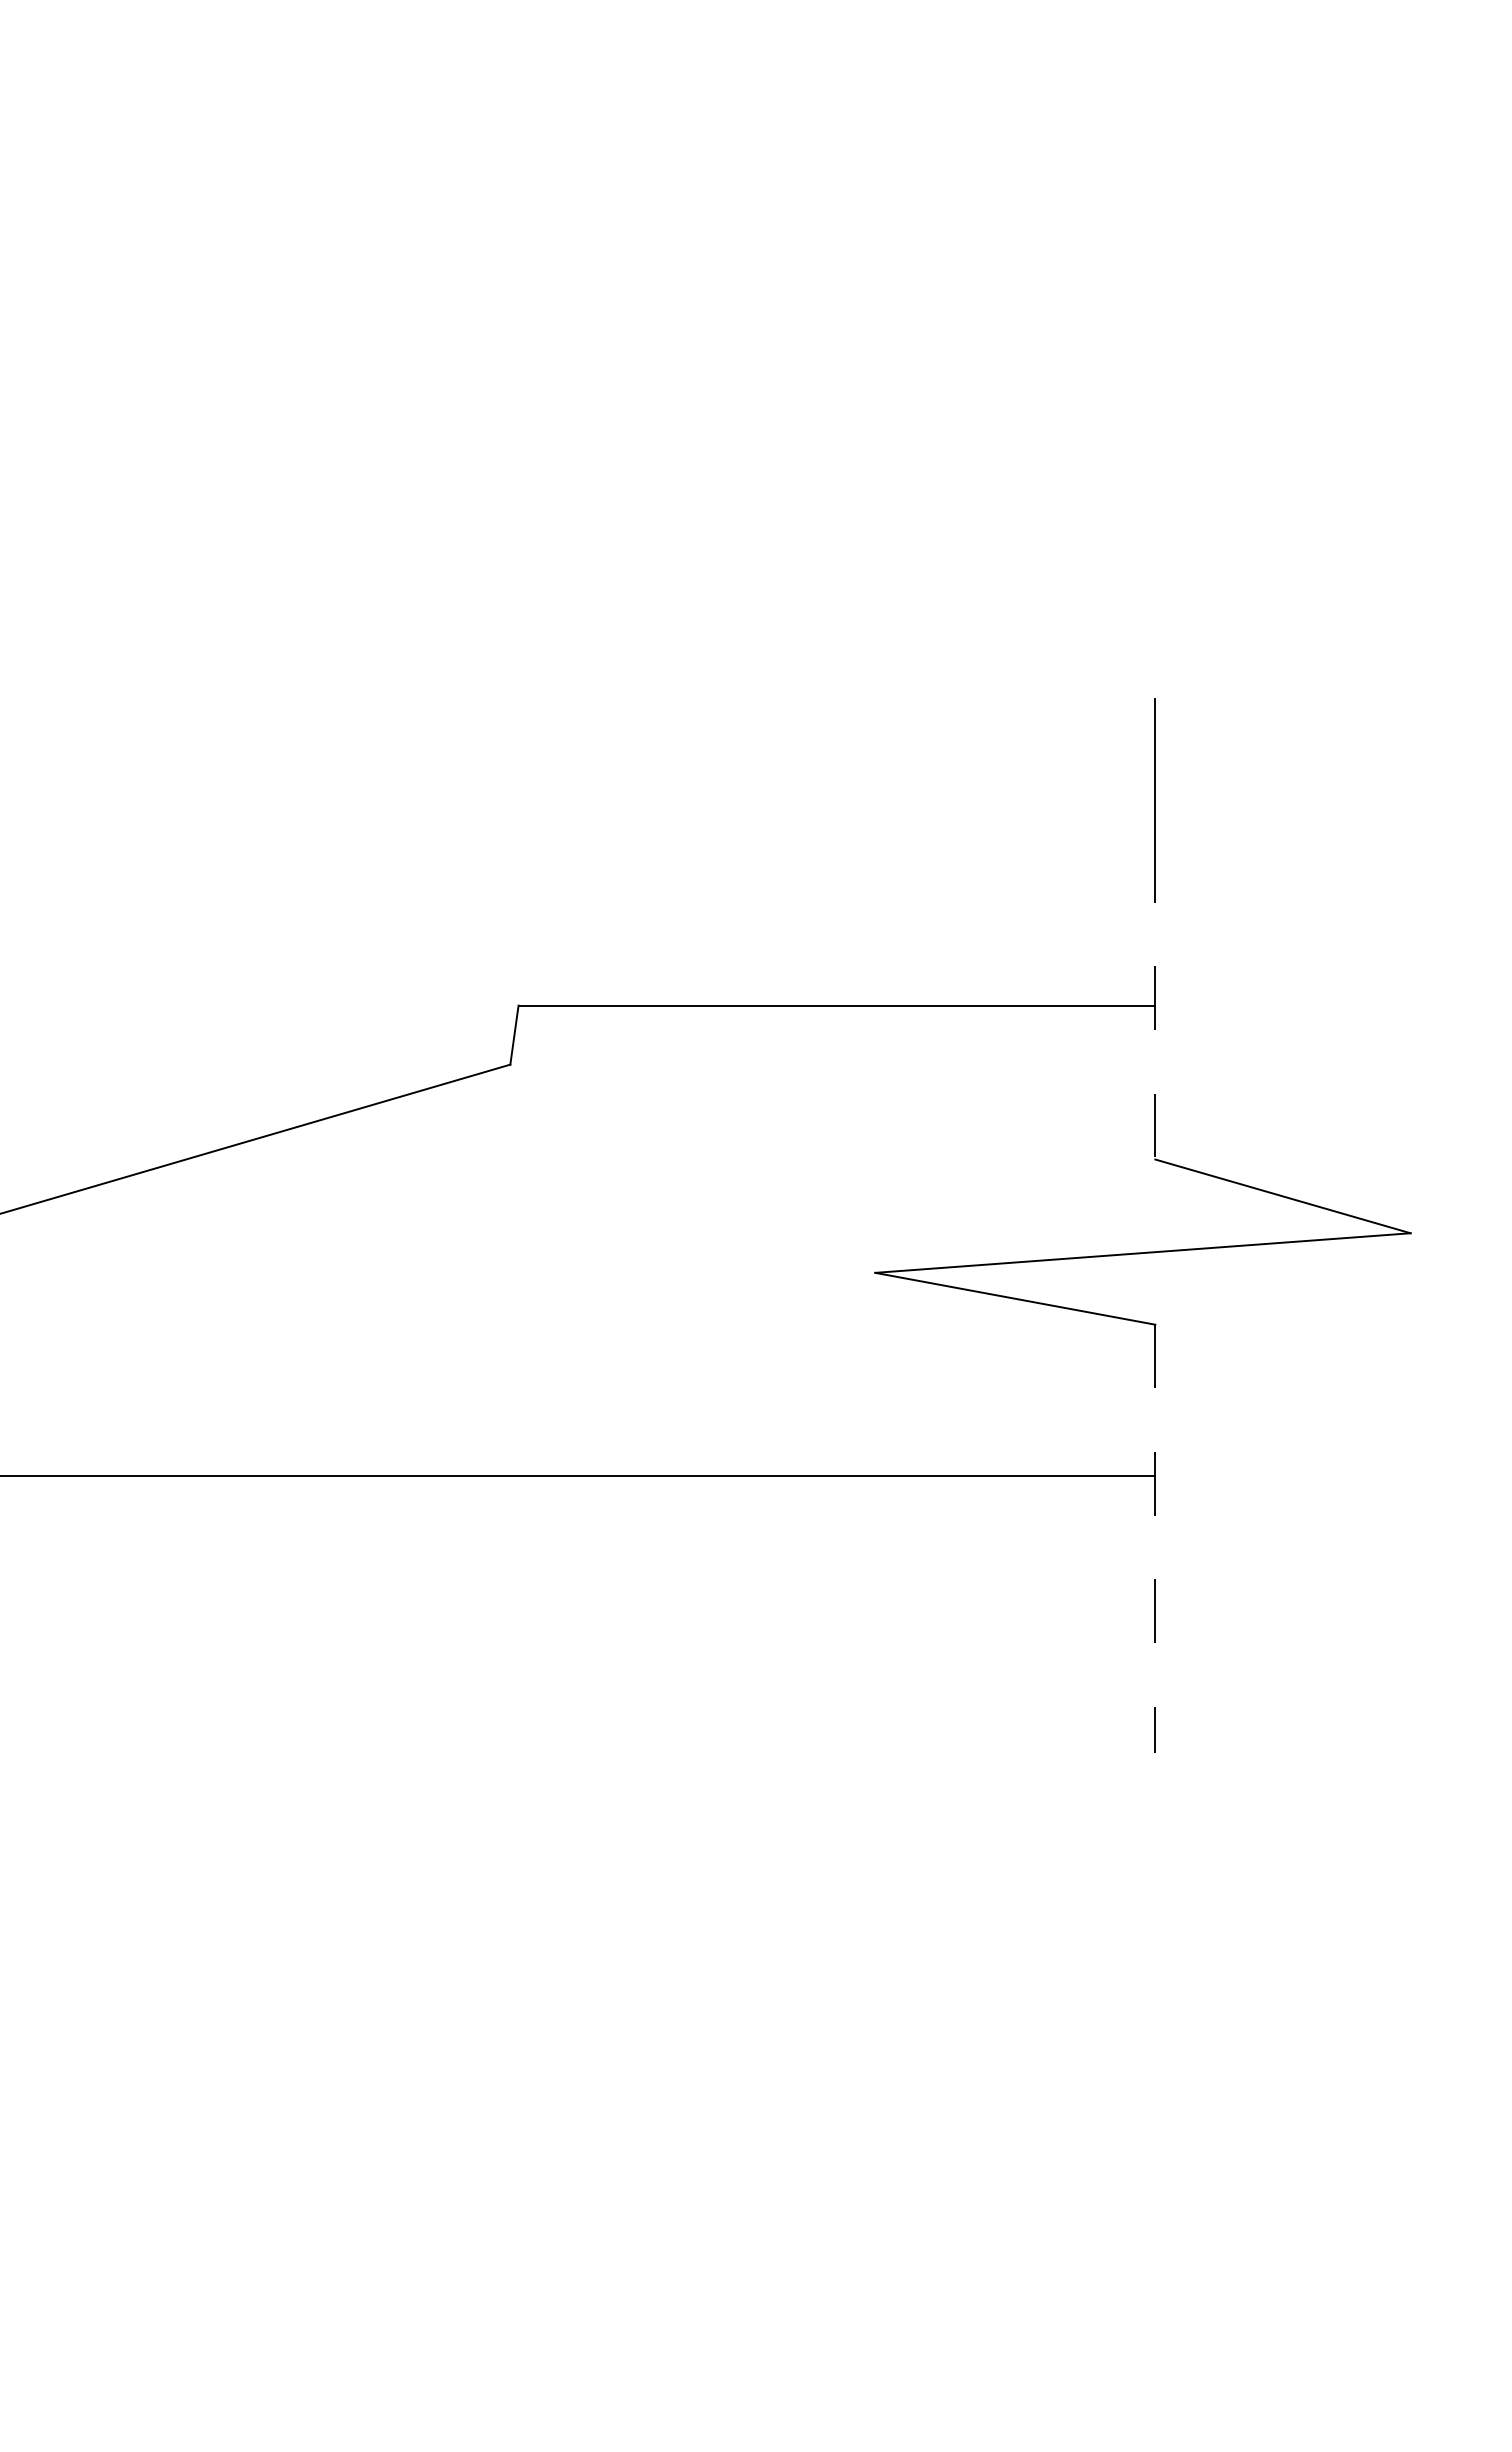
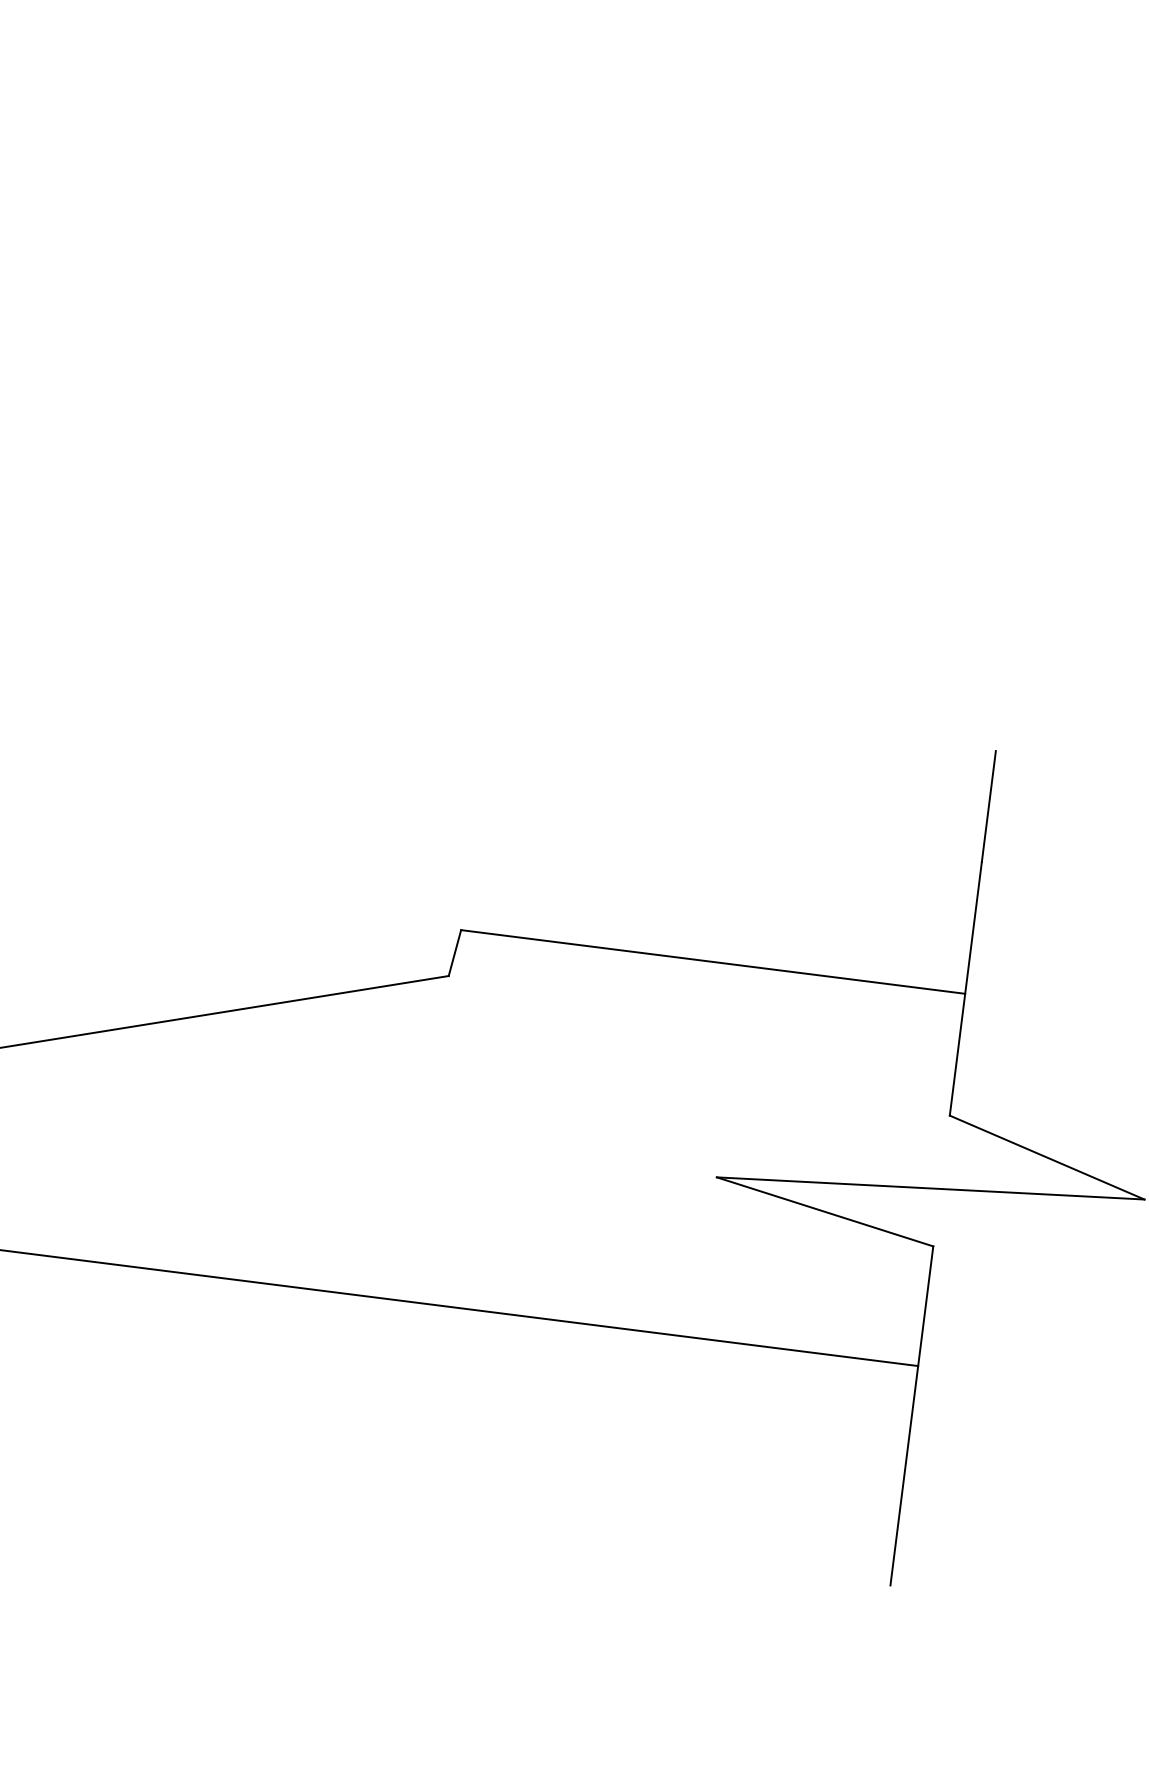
line: (1155, 999) -> (965, 988), dashed -> solid
line: (1155, 1539) -> (911, 1416), dashed -> solid

